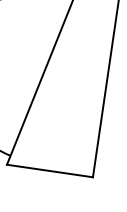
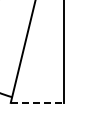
line: (49, 170) -> (37, 102), solid -> dashed

